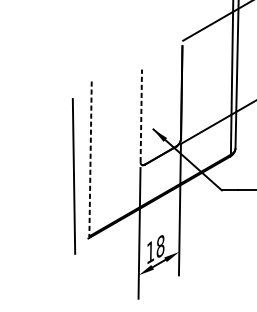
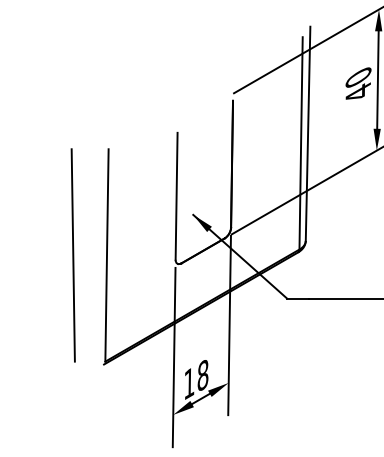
line: (141, 115) -> (176, 195), dashed -> solid
line: (90, 158) -> (106, 255), dashed -> solid
line: (73, 176) -> (72, 255), moved

